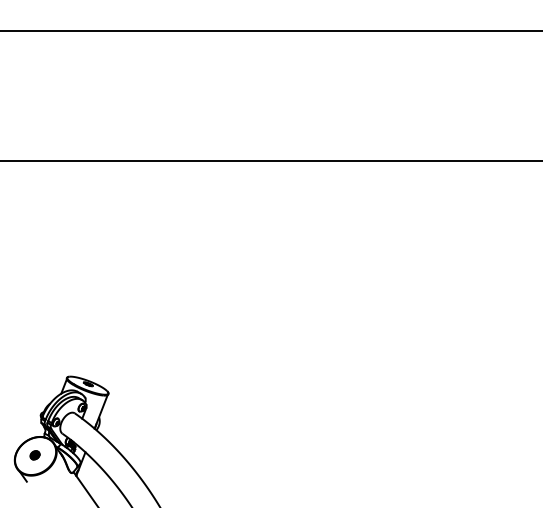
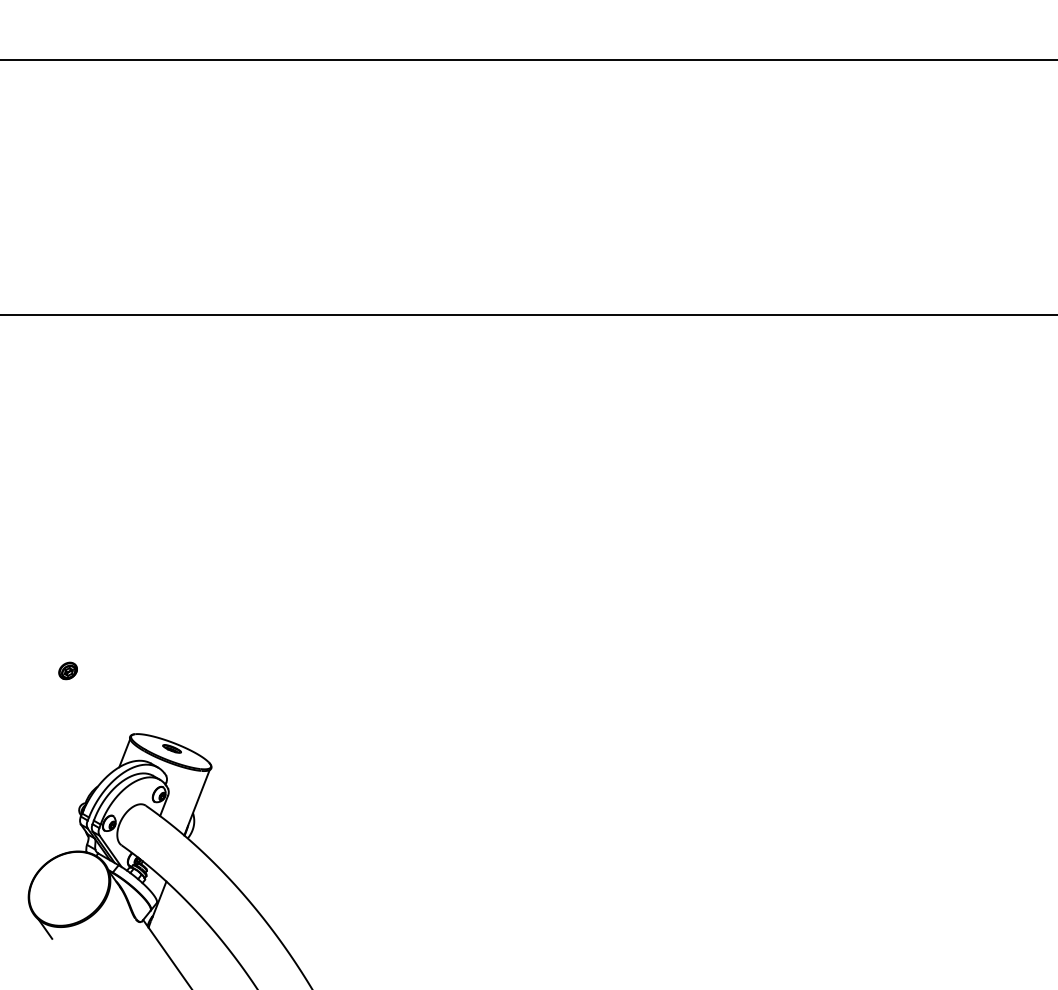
part: (34, 455) -> (67, 671), moved

